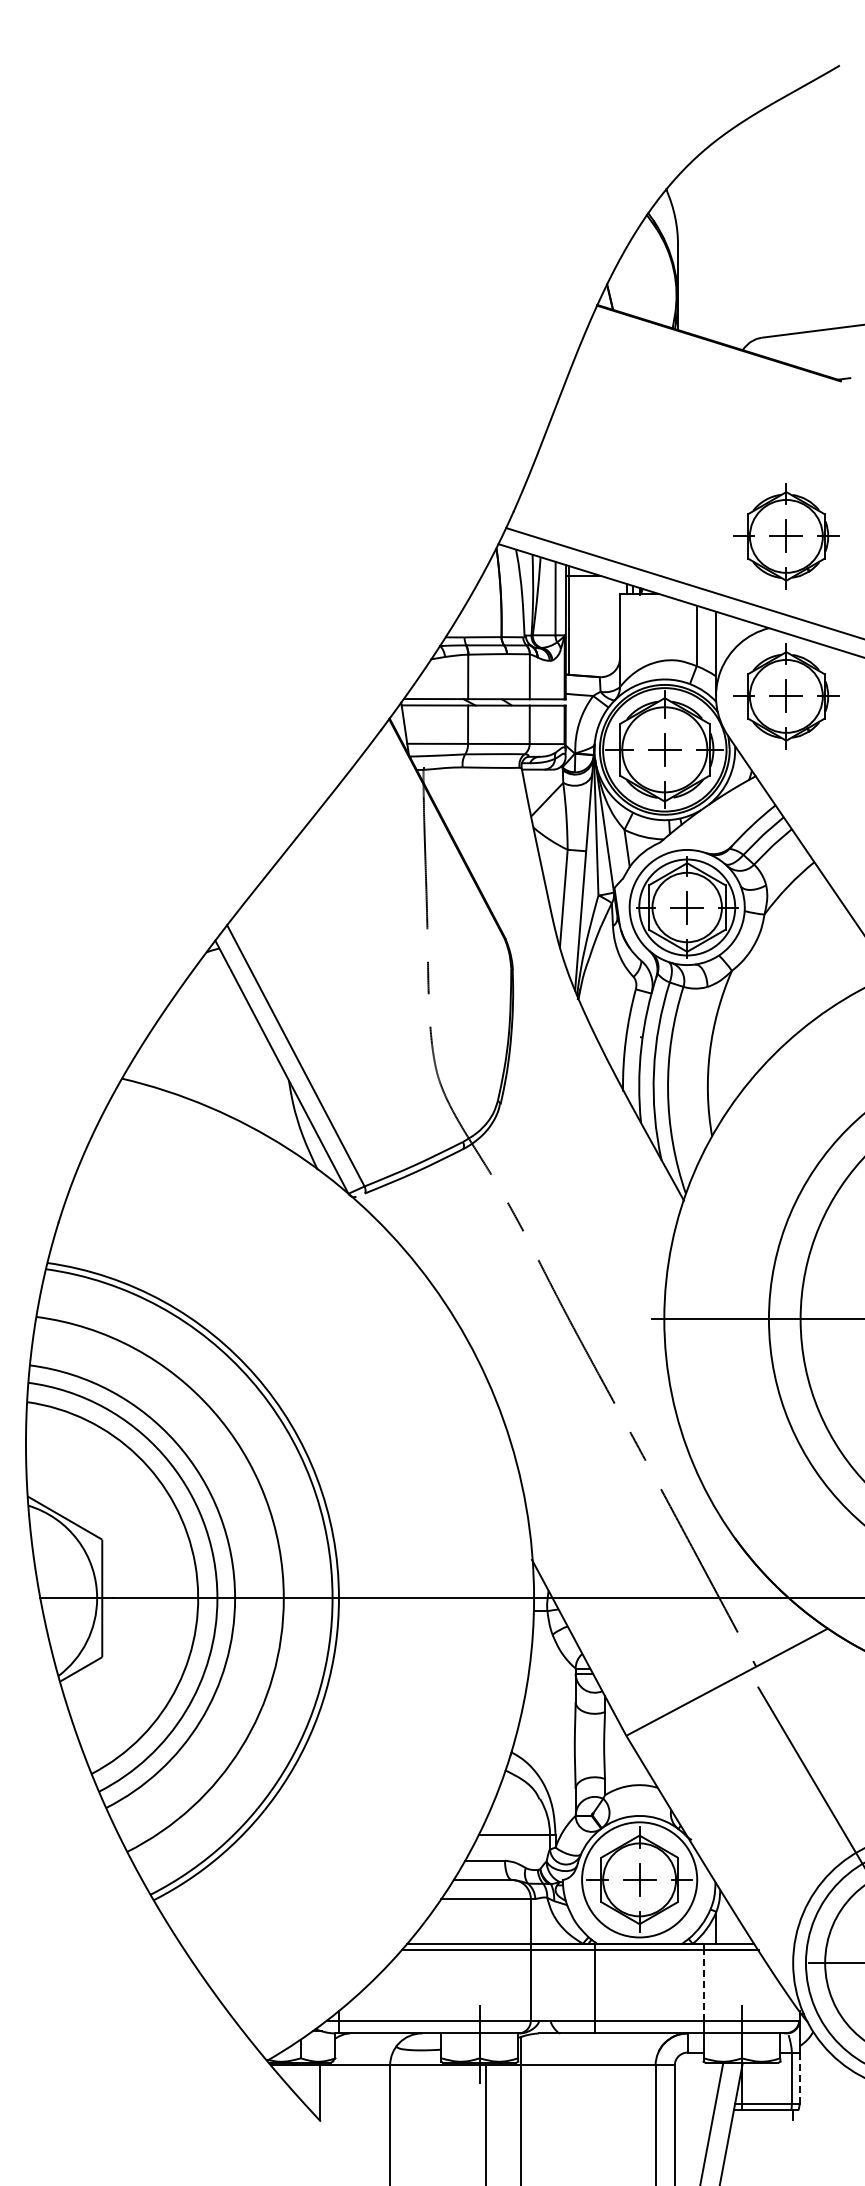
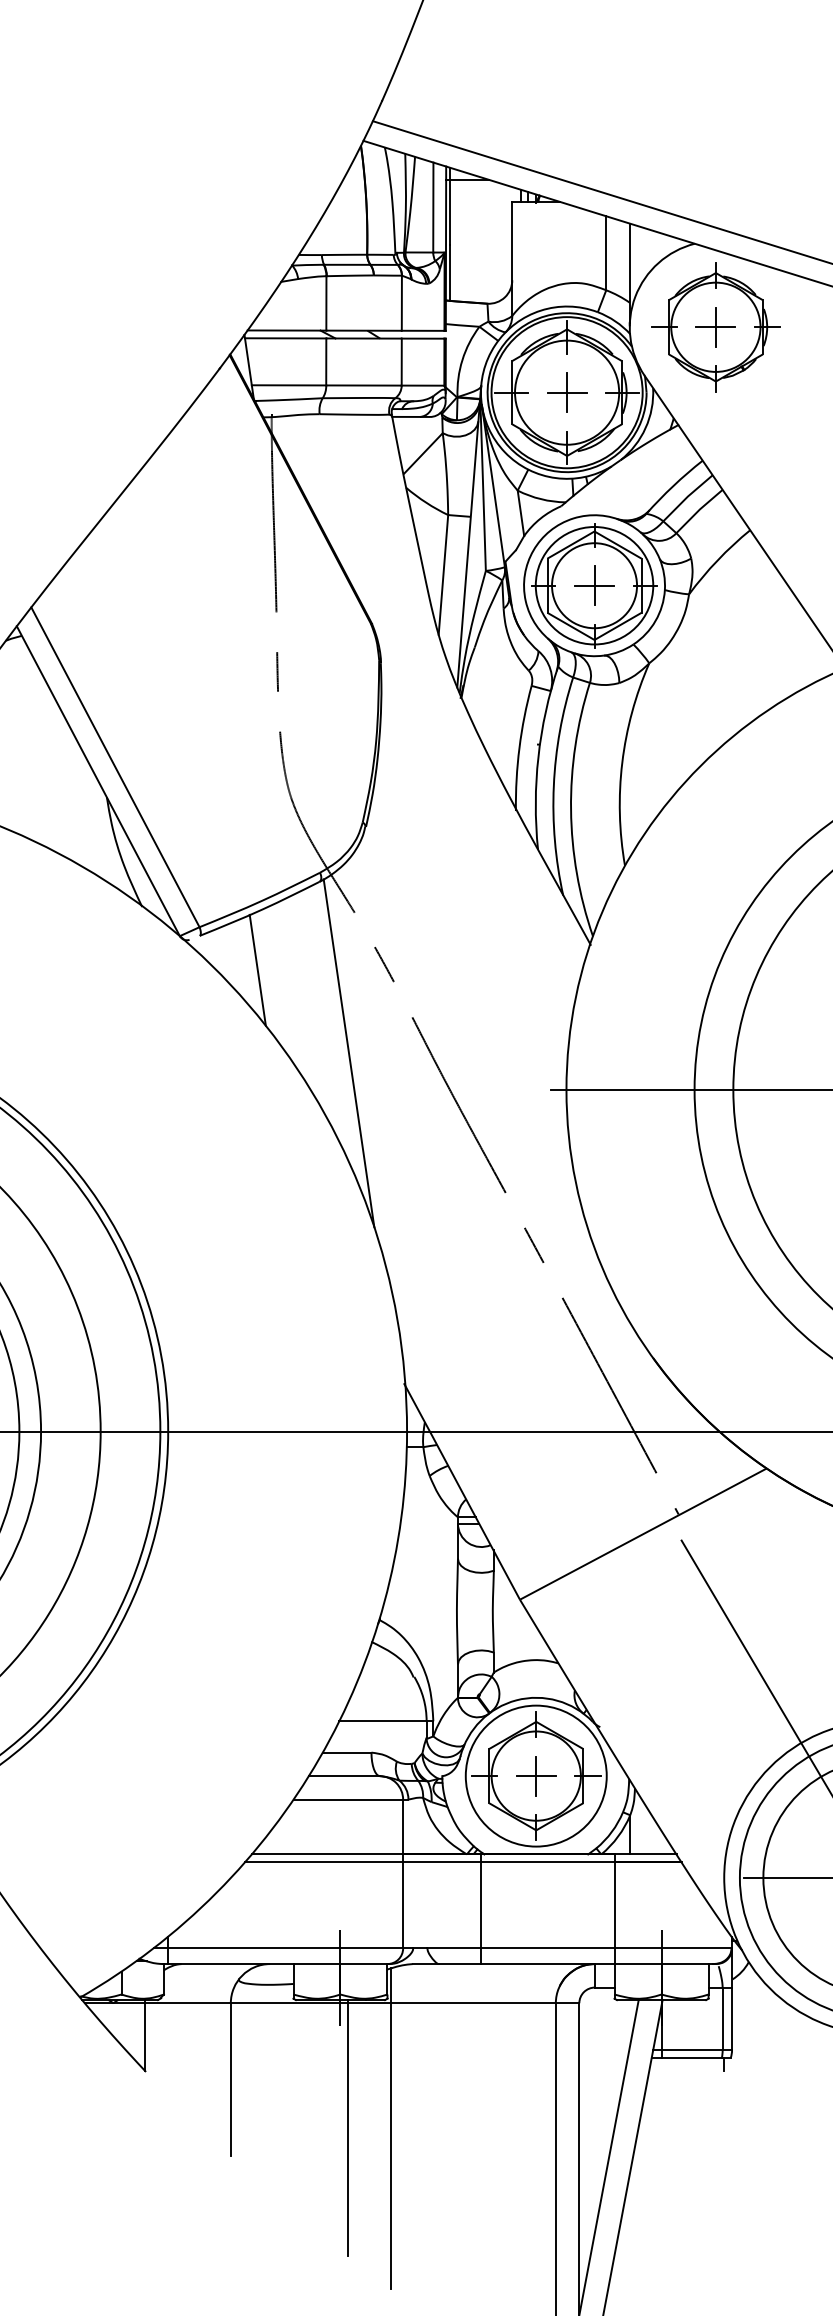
part: (786, 536) -> (716, 131), removed
line: (411, 1221) -> (256, 970), added
line: (486, 1289) -> (348, 1053), added
line: (703, 1984) -> (614, 1904), dashed -> solid
line: (799, 2078) -> (731, 2019), dashed -> solid

